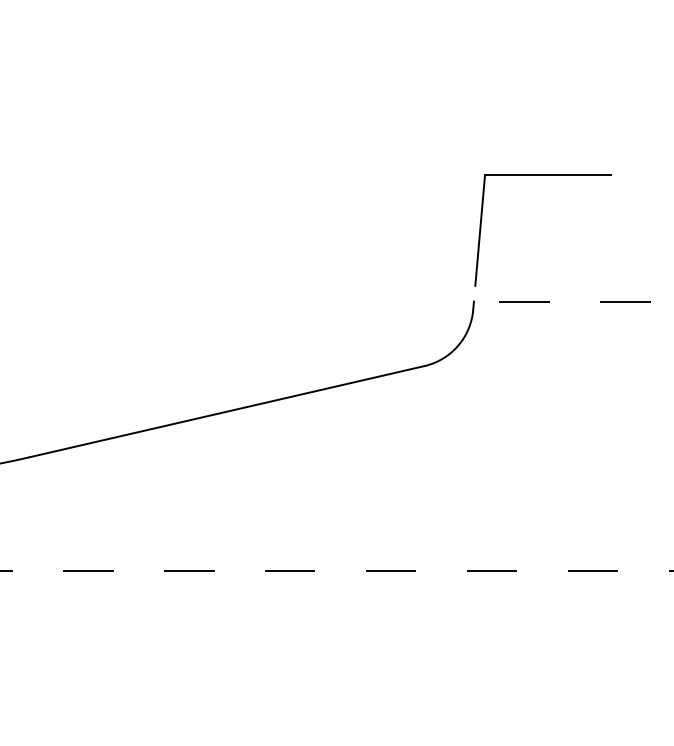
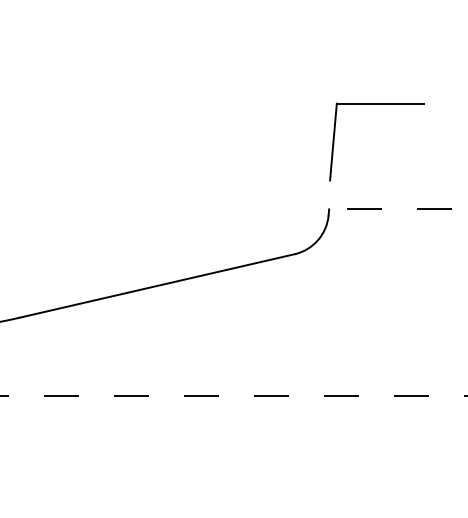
part: (542, 176) -> (376, 104), moved

